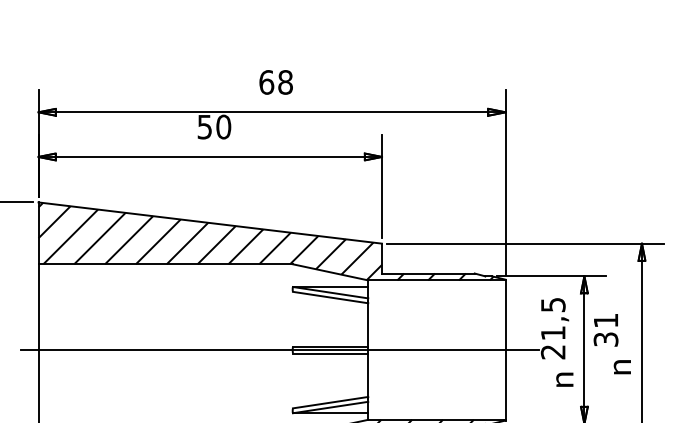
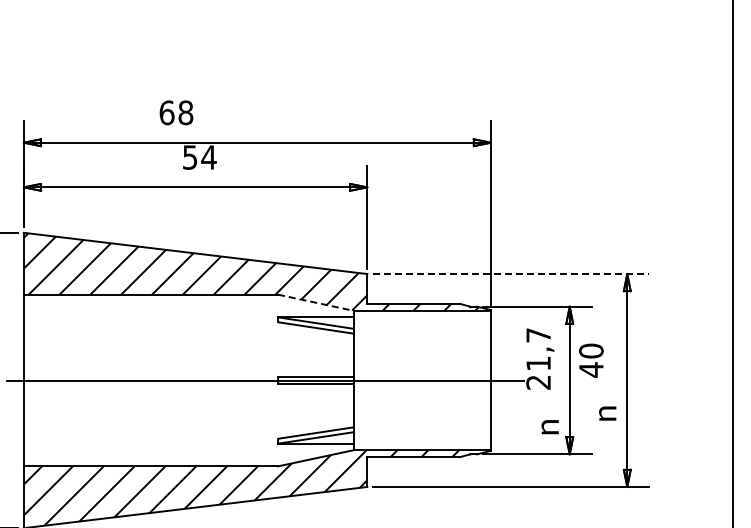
text: (276, 82) -> (176, 112), moved
text: (223, 127) -> (208, 157), 50 -> 54
line: (526, 244) -> (511, 274), solid -> dashed
line: (330, 272) -> (315, 302), solid -> dashed
text: (553, 305) -> (538, 335), 21,5 -> 21,7
text: (606, 330) -> (591, 360), 31 -> 40
text: (622, 367) -> (607, 413), moved
text: (564, 380) -> (549, 427), moved

